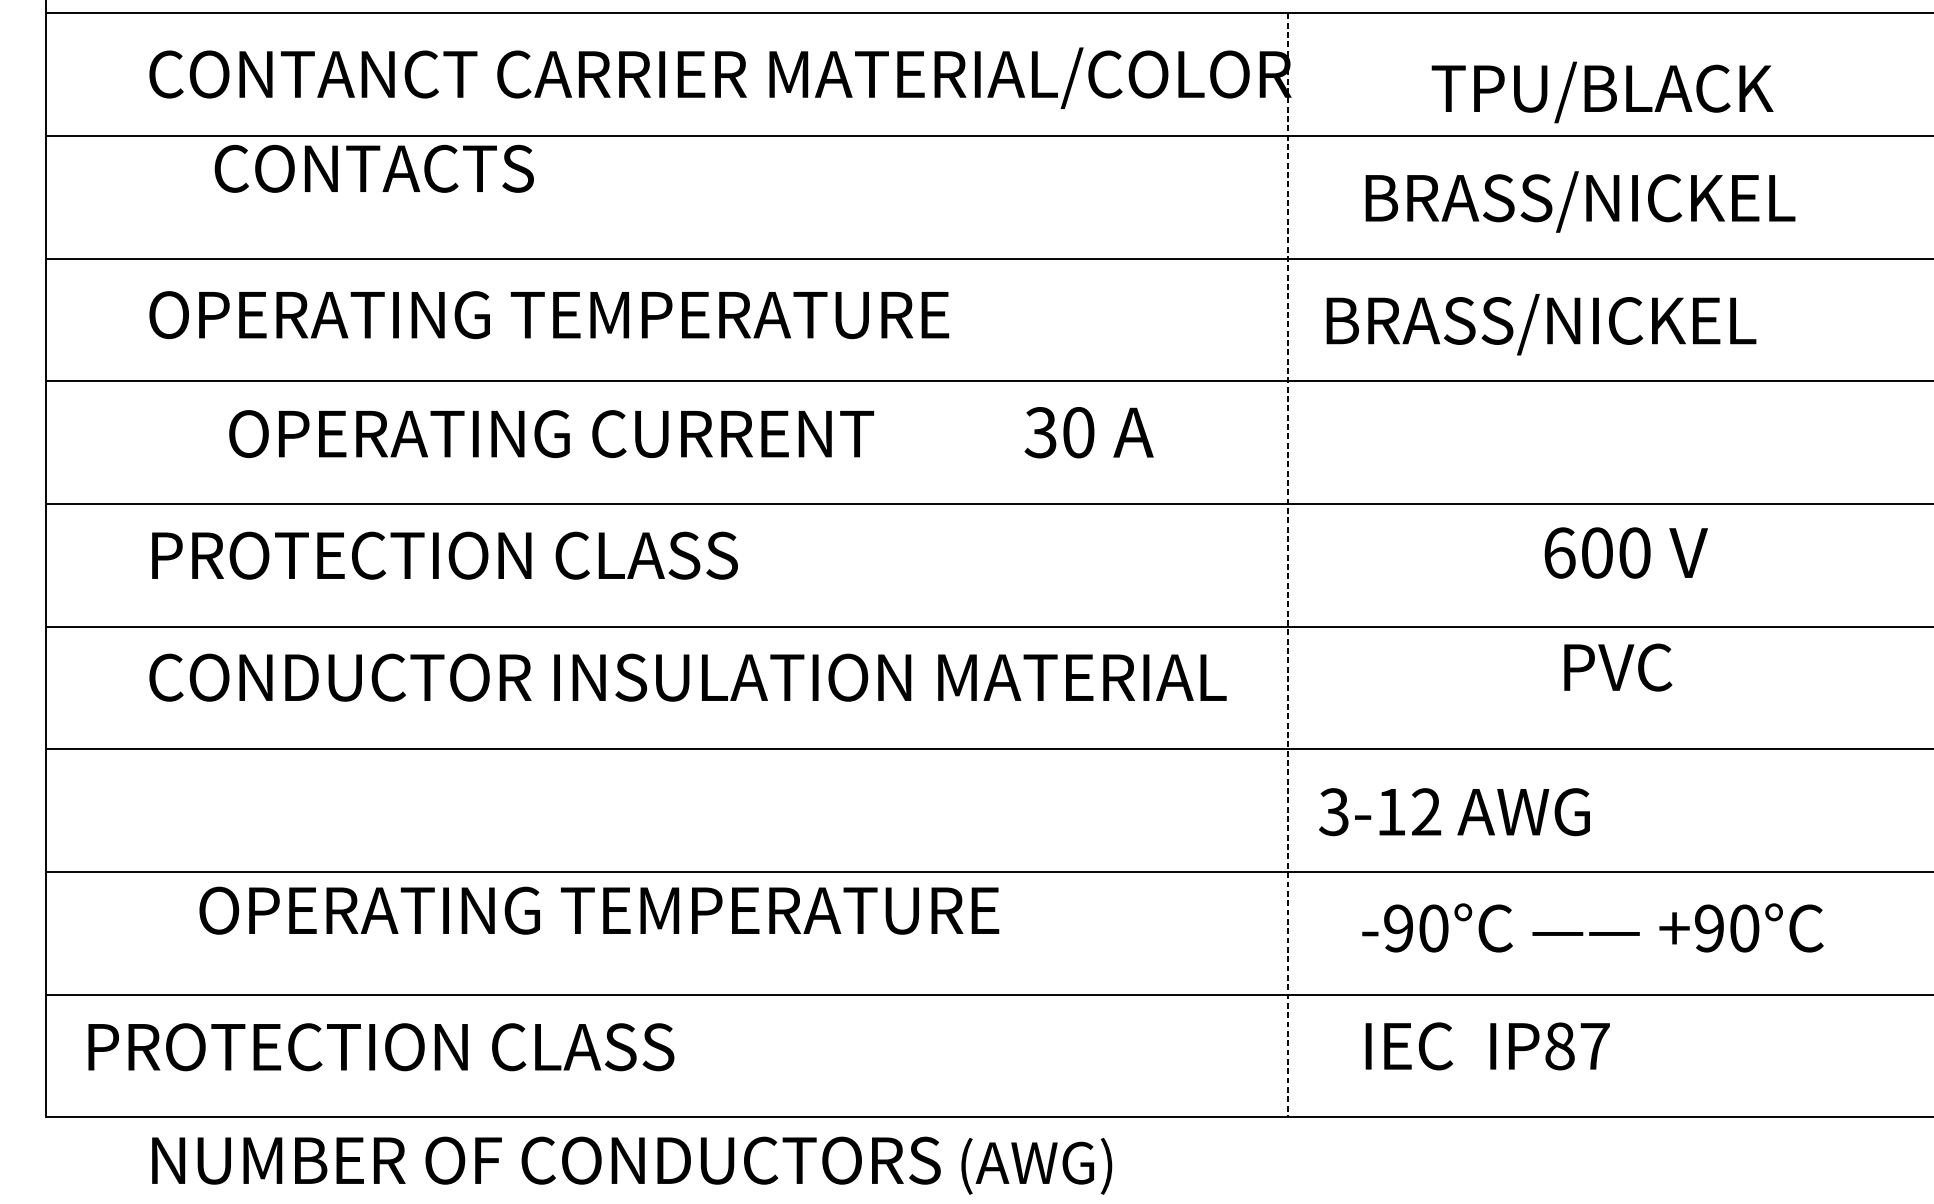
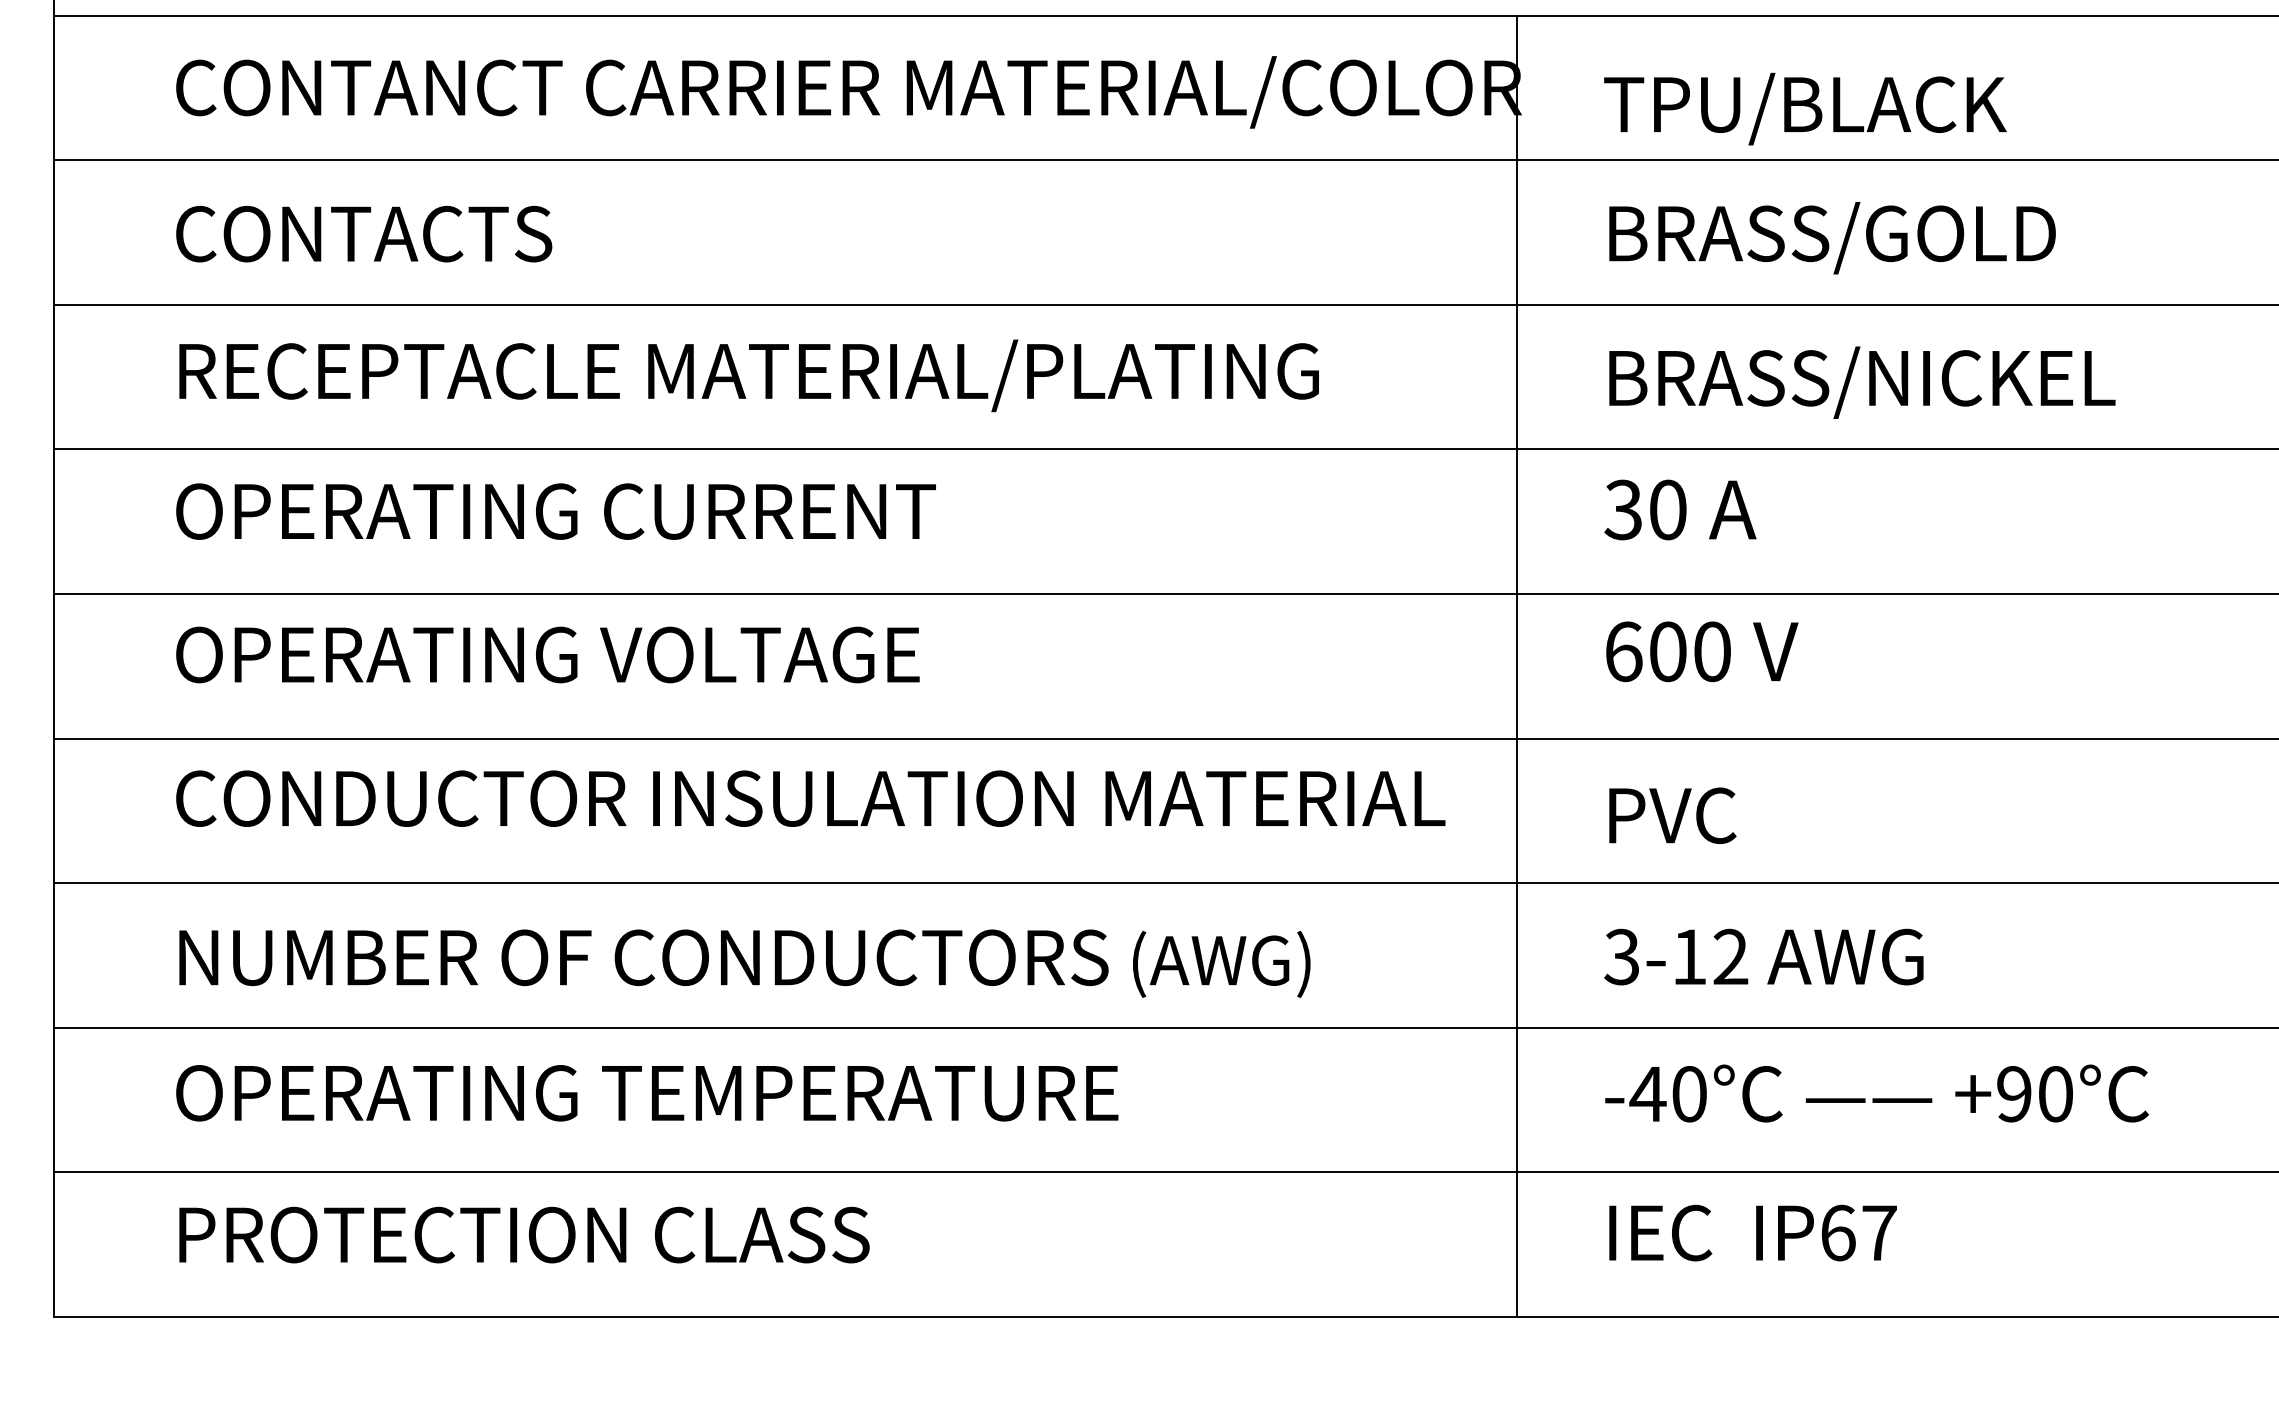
text: (1602, 91) -> (1805, 108), moved
text: (374, 168) -> (364, 233), moved
text: (1689, 198) -> (1990, 233), BRASS/NICKEL -> BRASS/GOLD
text: (634, 318) -> (747, 375), OPERATING TEMPERATURE -> RECEPTACLE MATERIAL/PLATING
text: (1541, 324) -> (1862, 382), moved
text: (1089, 432) -> (1680, 509), moved
text: (551, 433) -> (555, 511), moved
text: (1626, 552) -> (1702, 651), moved
text: (464, 555) -> (547, 654), PROTECTION CLASS -> OPERATING VOLTAGE
line: (1287, 565) -> (1517, 666), dashed -> solid
text: (1617, 667) -> (1672, 815), moved
text: (1454, 811) -> (1763, 956), moved
text: (599, 910) -> (647, 1093), moved
text: (1398, 928) -> (1647, 1094), -90°C -> -40°C
text: (1560, 1045) -> (1838, 1232), IP87 -> IP67
text: (381, 1046) -> (524, 1234), moved
text: (631, 1165) -> (744, 963), moved

